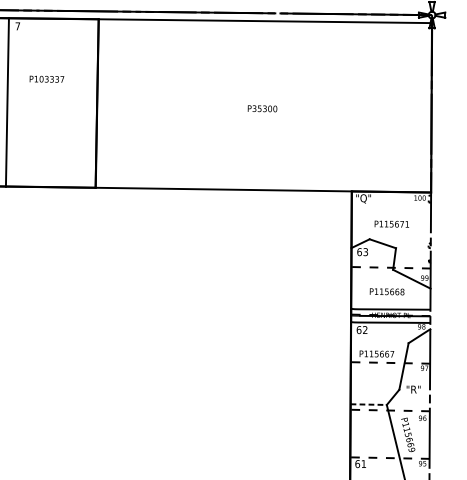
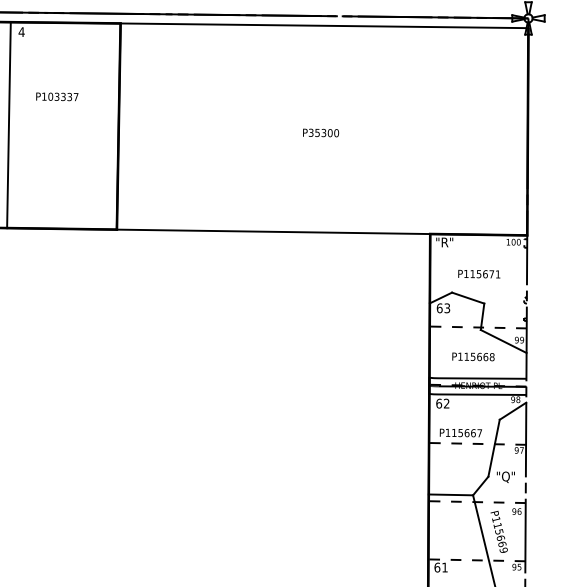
text: (17, 25) -> (21, 31), 7 -> 4
text: (363, 198) -> (444, 242), "Q" -> "R"
text: (413, 390) -> (505, 477), "R" -> "Q"
line: (369, 404) -> (451, 494), dashed -> solid

